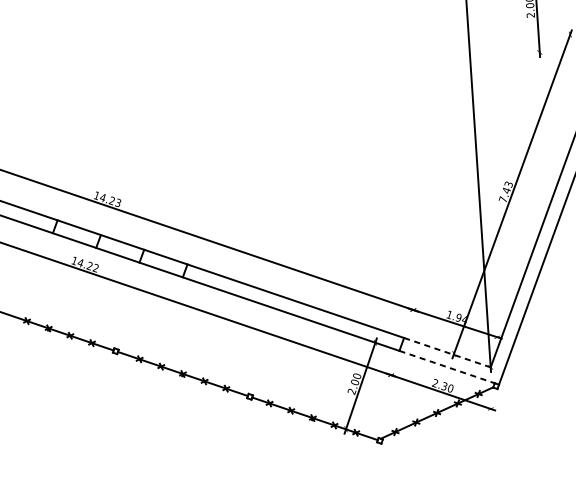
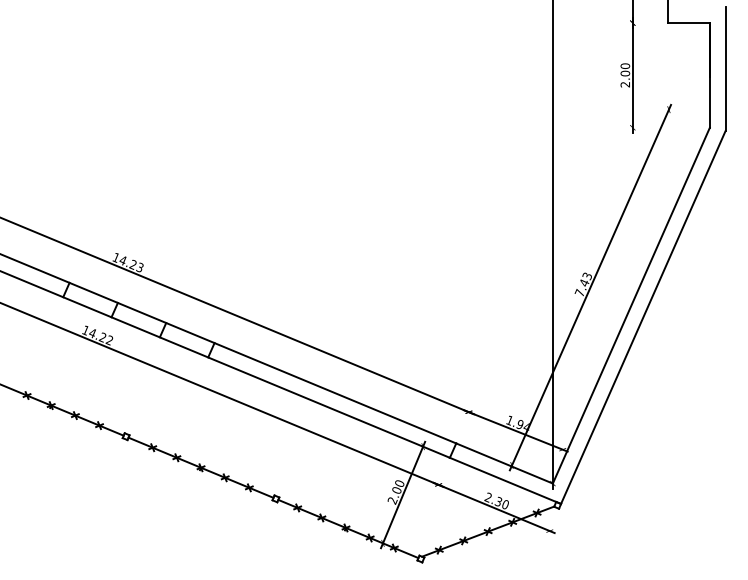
line: (448, 352) -> (505, 463), dashed -> solid
line: (449, 368) -> (505, 481), dashed -> solid

